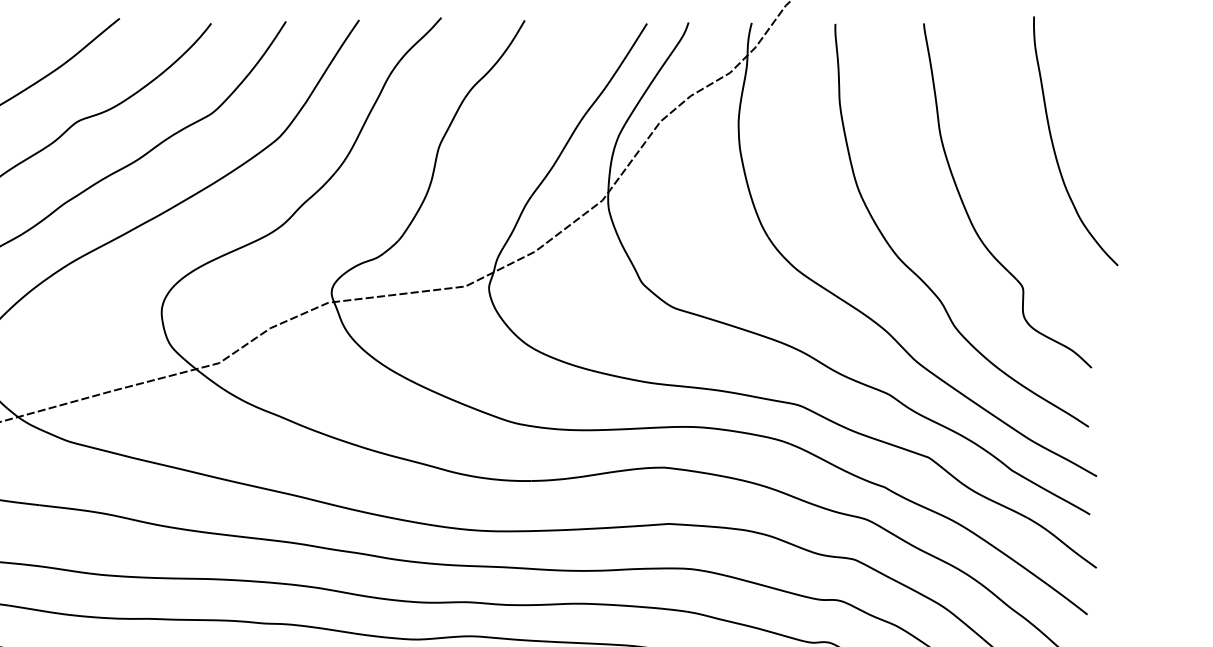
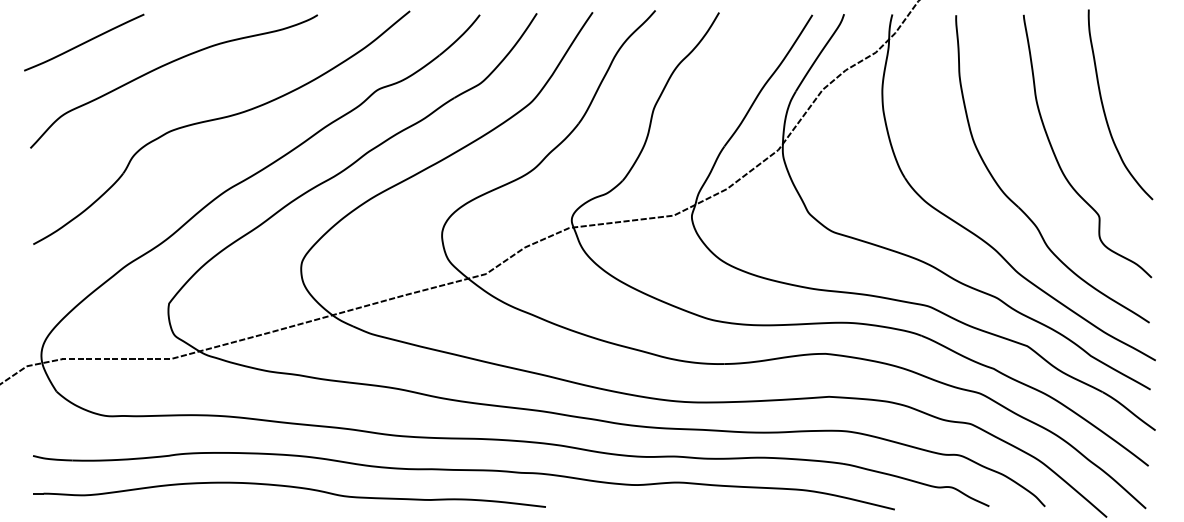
curve: (1054, 146) -> (1104, 108), moved

